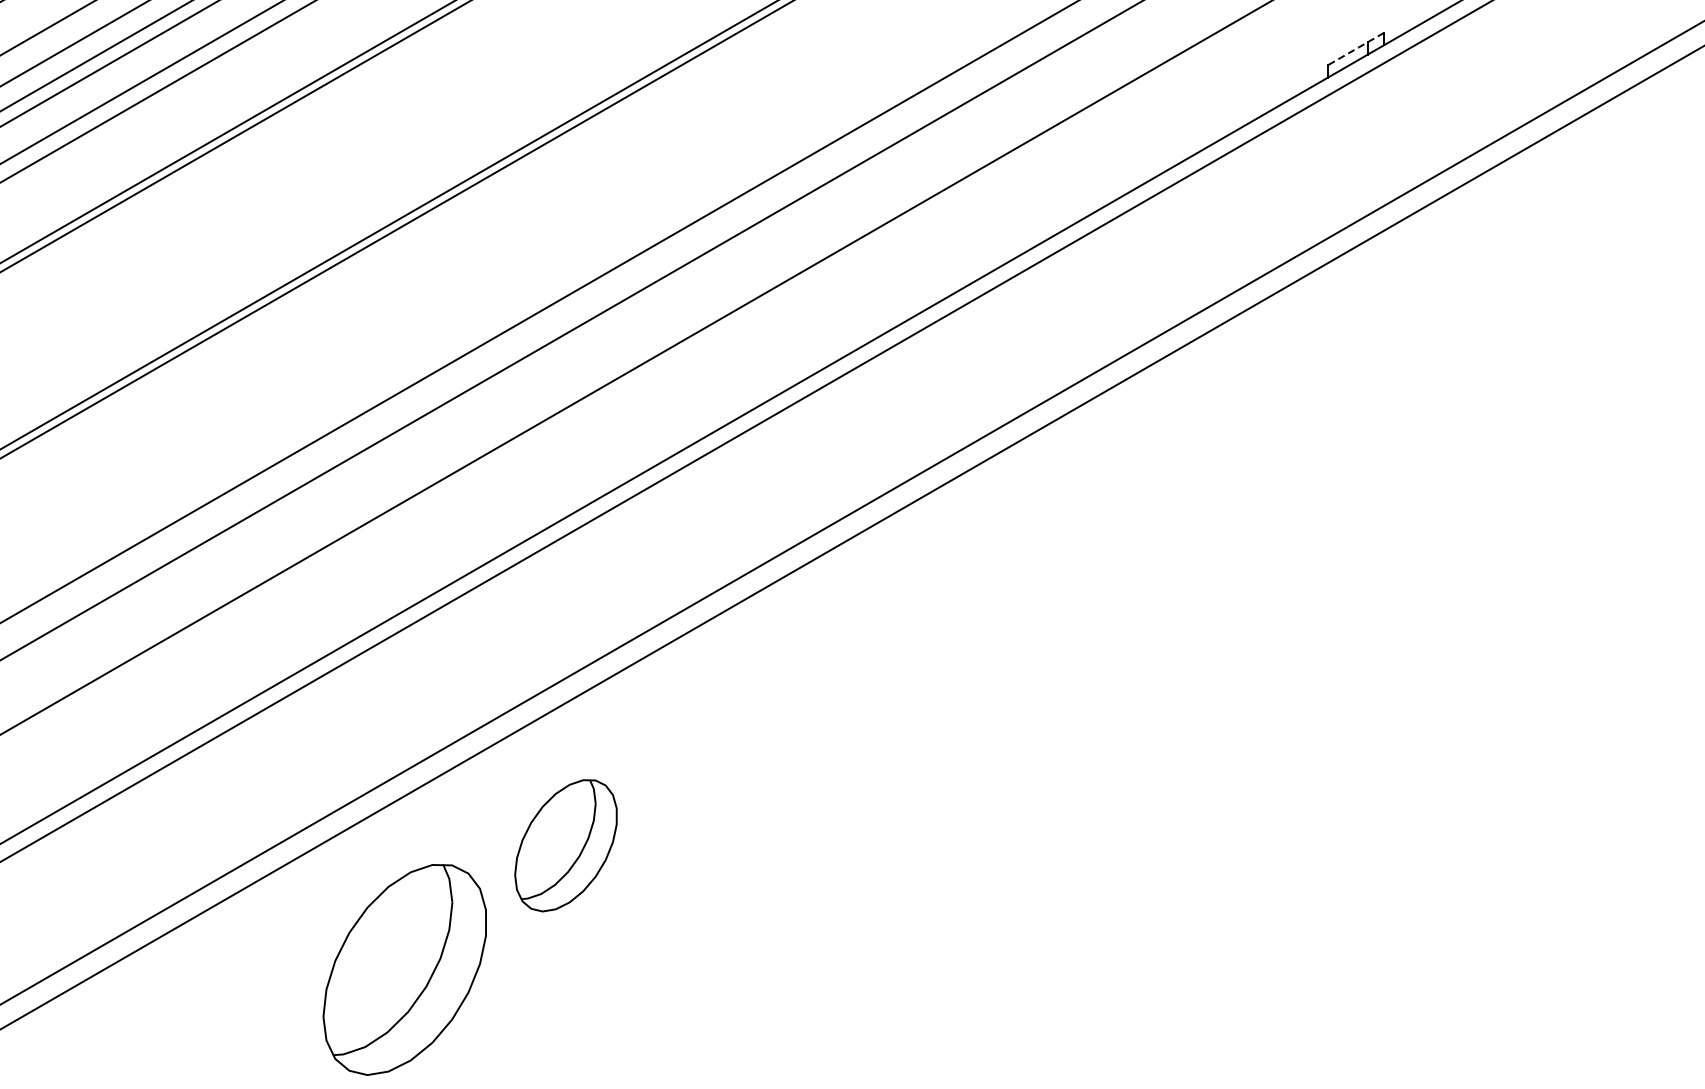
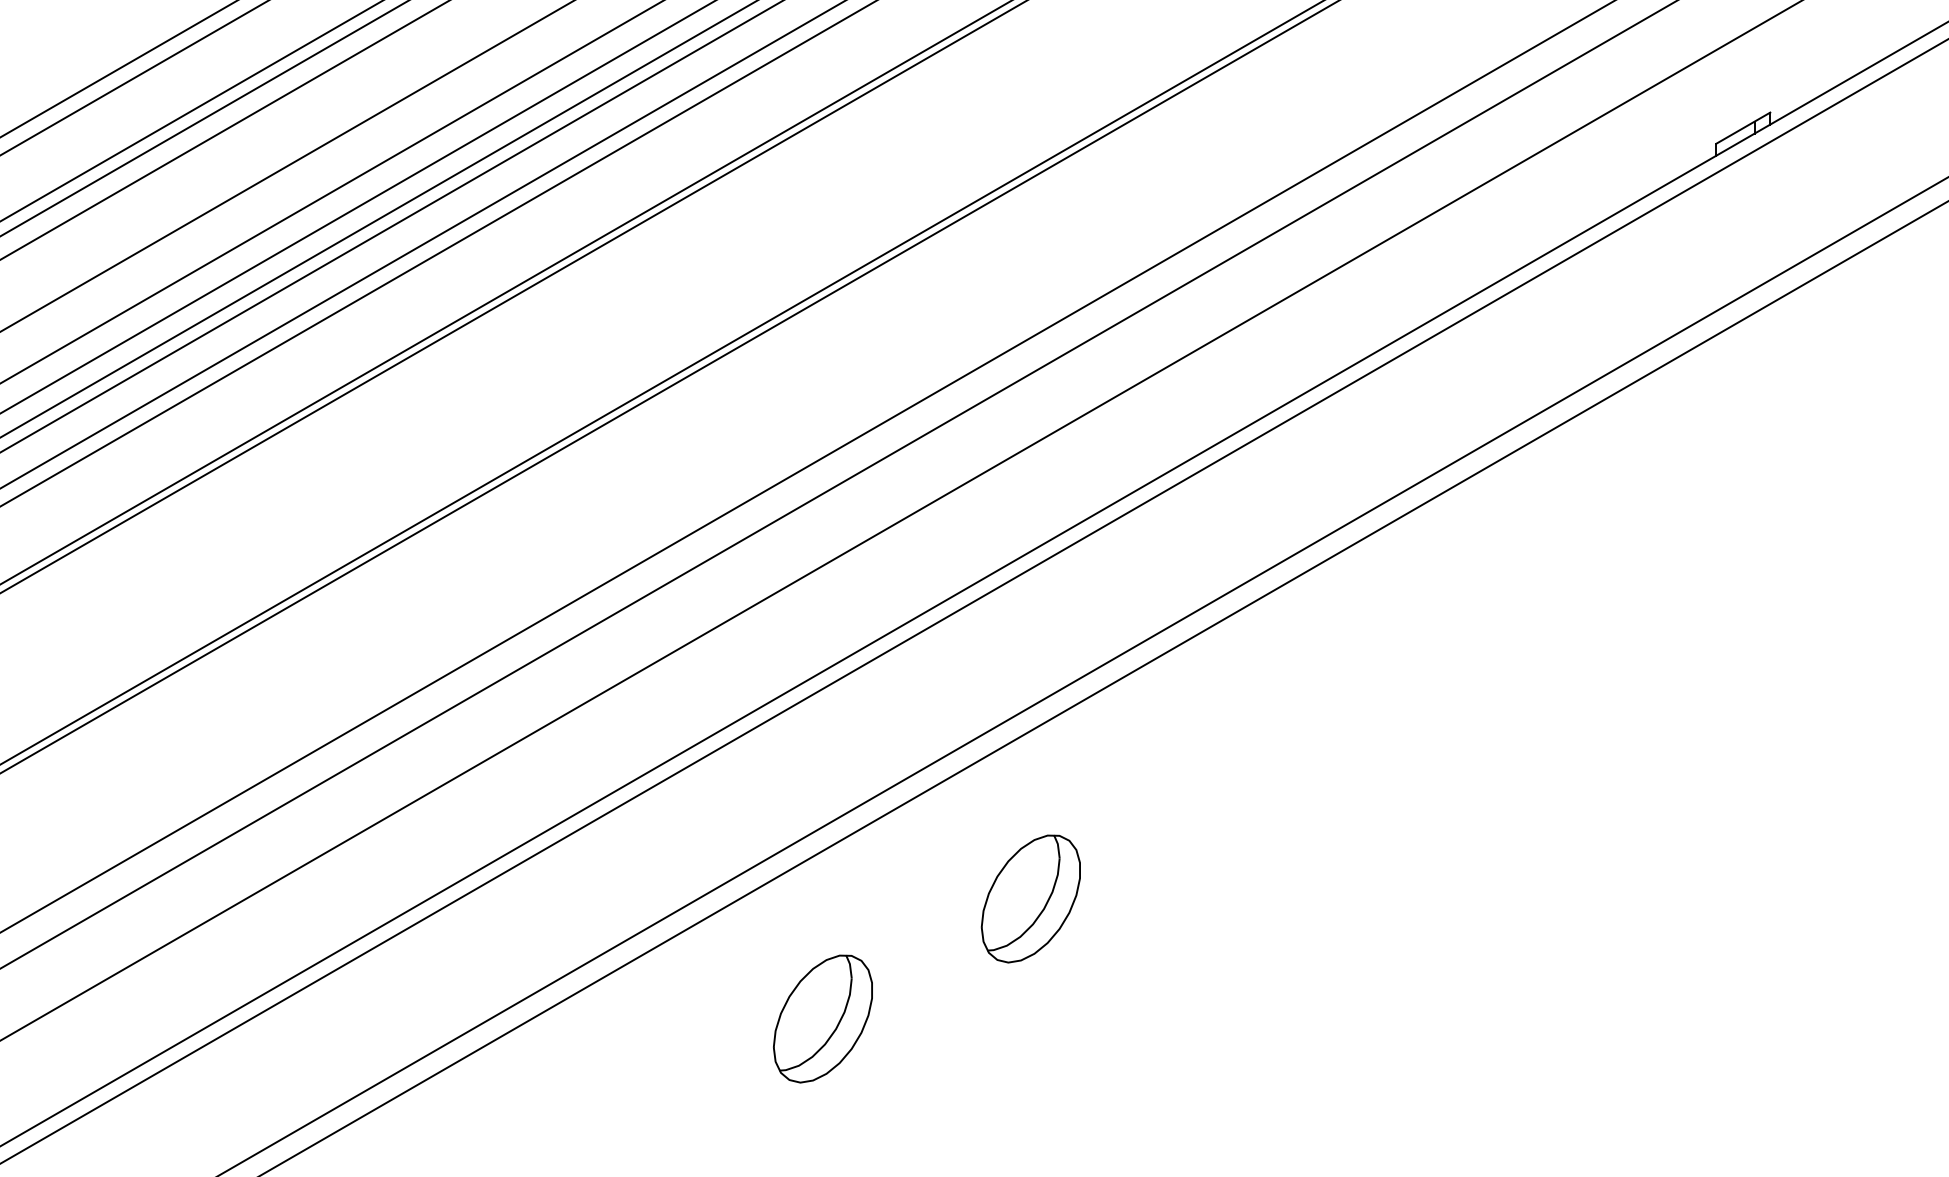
line: (1355, 49) -> (1742, 128), dashed -> solid
part: (565, 845) -> (1030, 898), moved
part: (404, 969) -> (822, 1018), size x0.62

